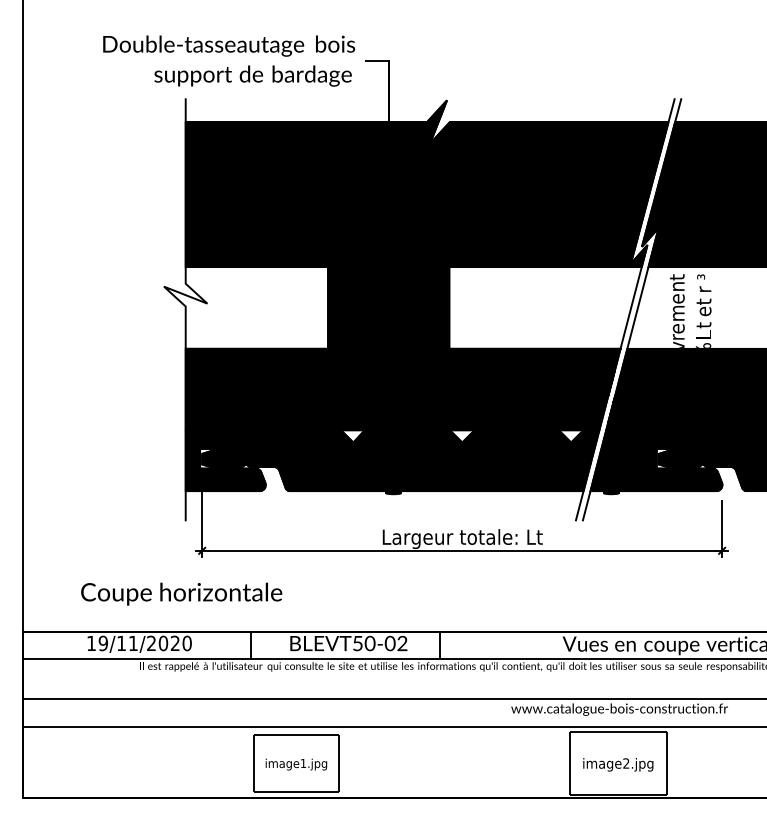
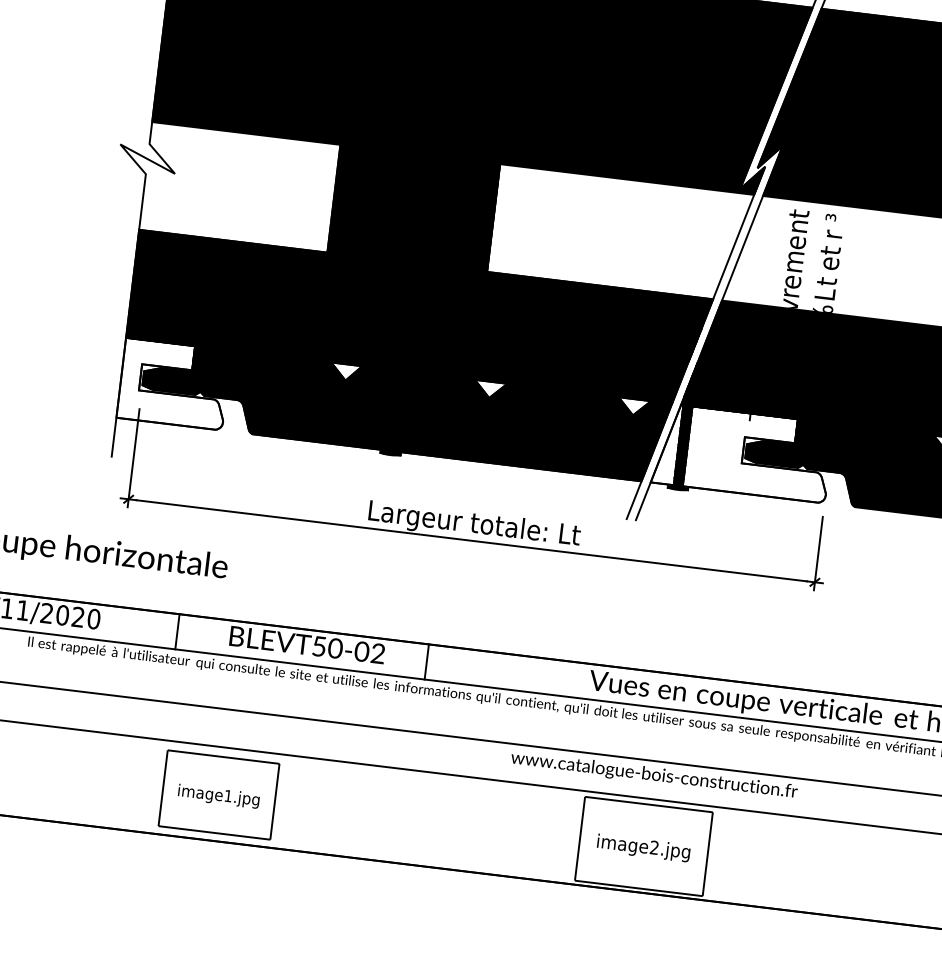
fill: (225, 460) -> (173, 383), removed
fill: (656, 460) -> (742, 452), removed

